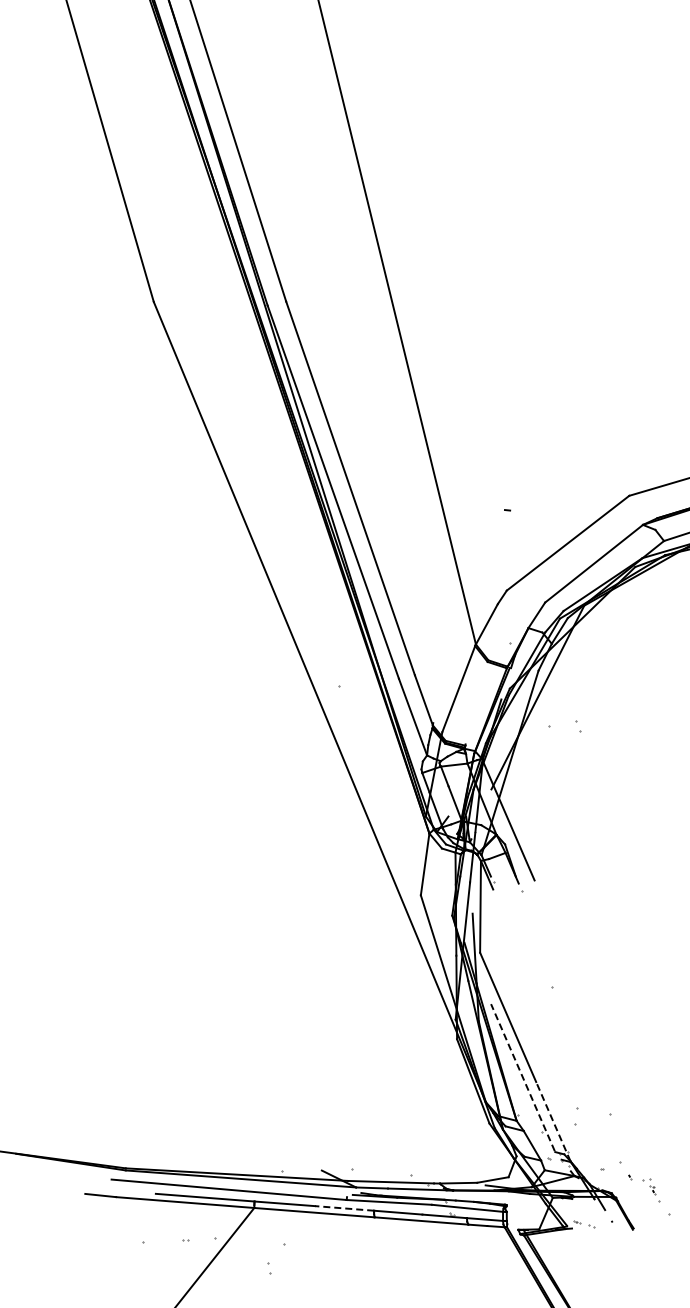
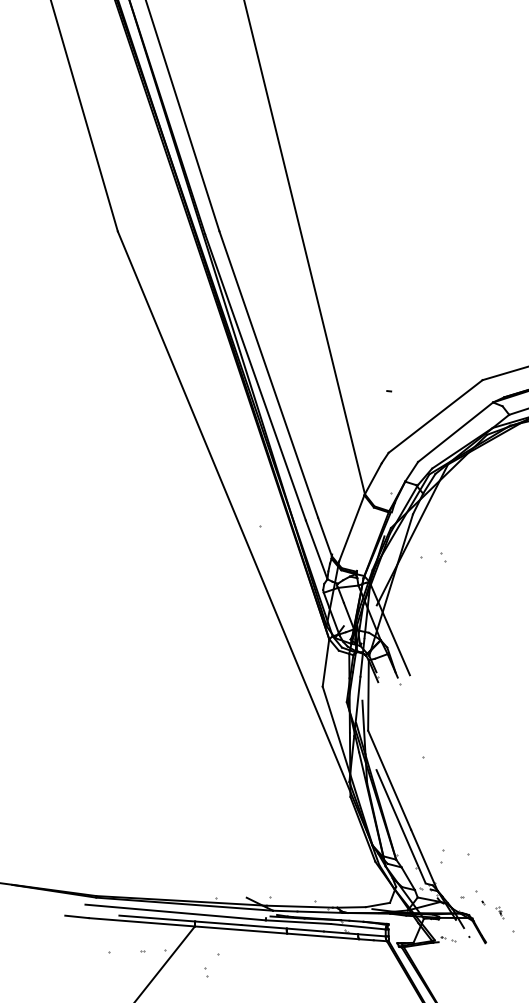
line: (522, 1077) -> (400, 826), dashed -> solid
line: (553, 1121) -> (424, 860), dashed -> solid
part: (651, 1190) -> (499, 913), size x0.62
line: (344, 1208) -> (264, 926), dashed -> solid

